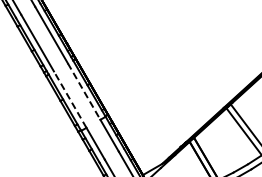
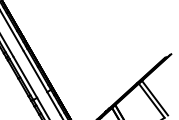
line: (84, 91) -> (35, 71), dashed -> solid
line: (70, 99) -> (25, 77), dashed -> solid

